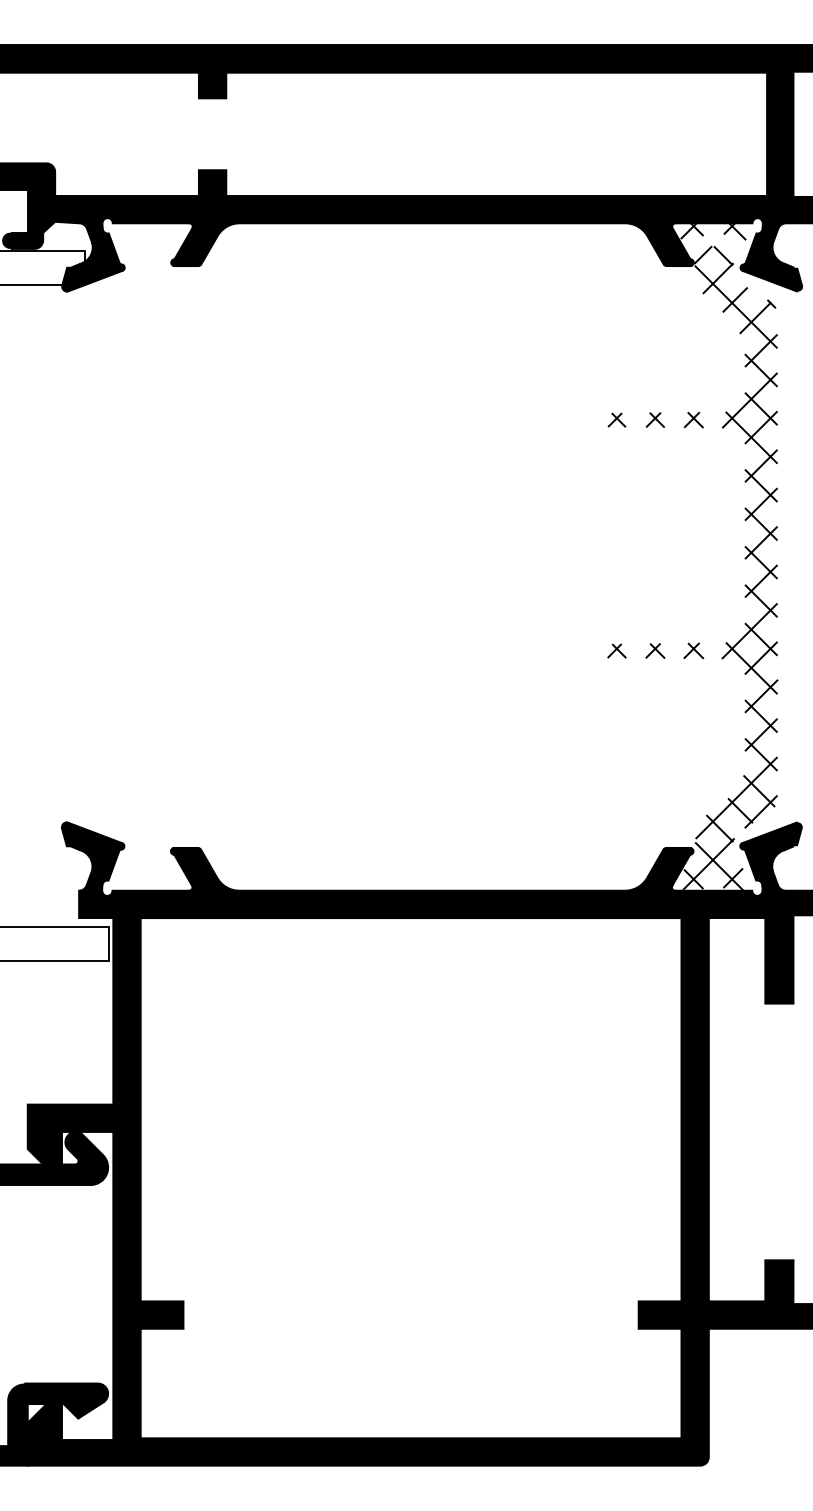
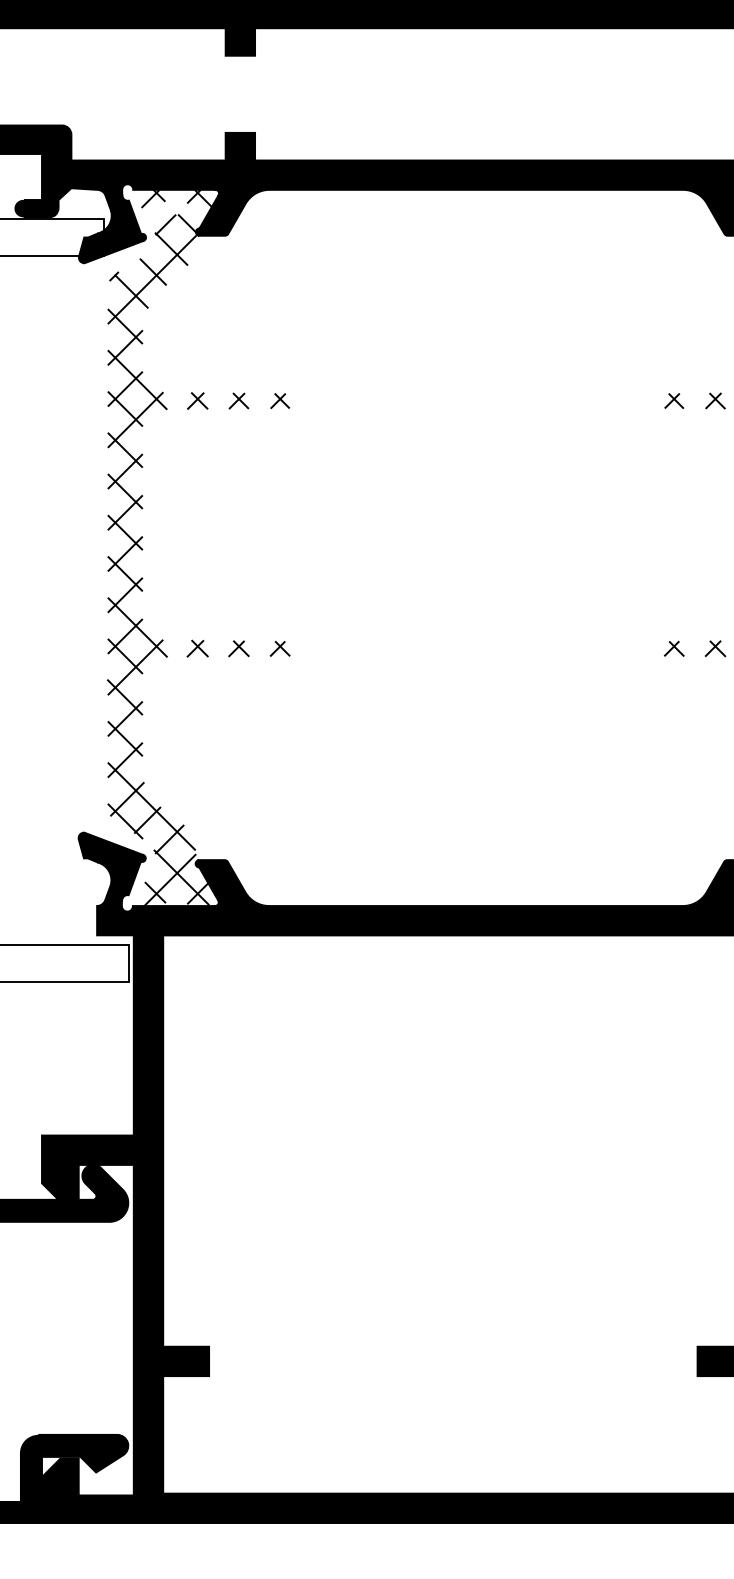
hatch: (173, 556) -> (198, 547), added

